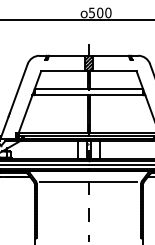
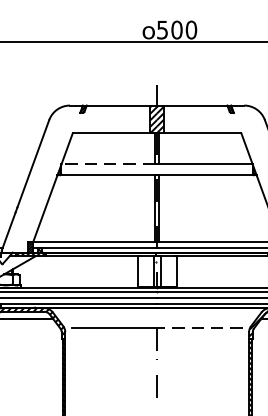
line: (61, 89) -> (108, 165), solid -> dashed
line: (112, 181) -> (198, 327), solid -> dashed

